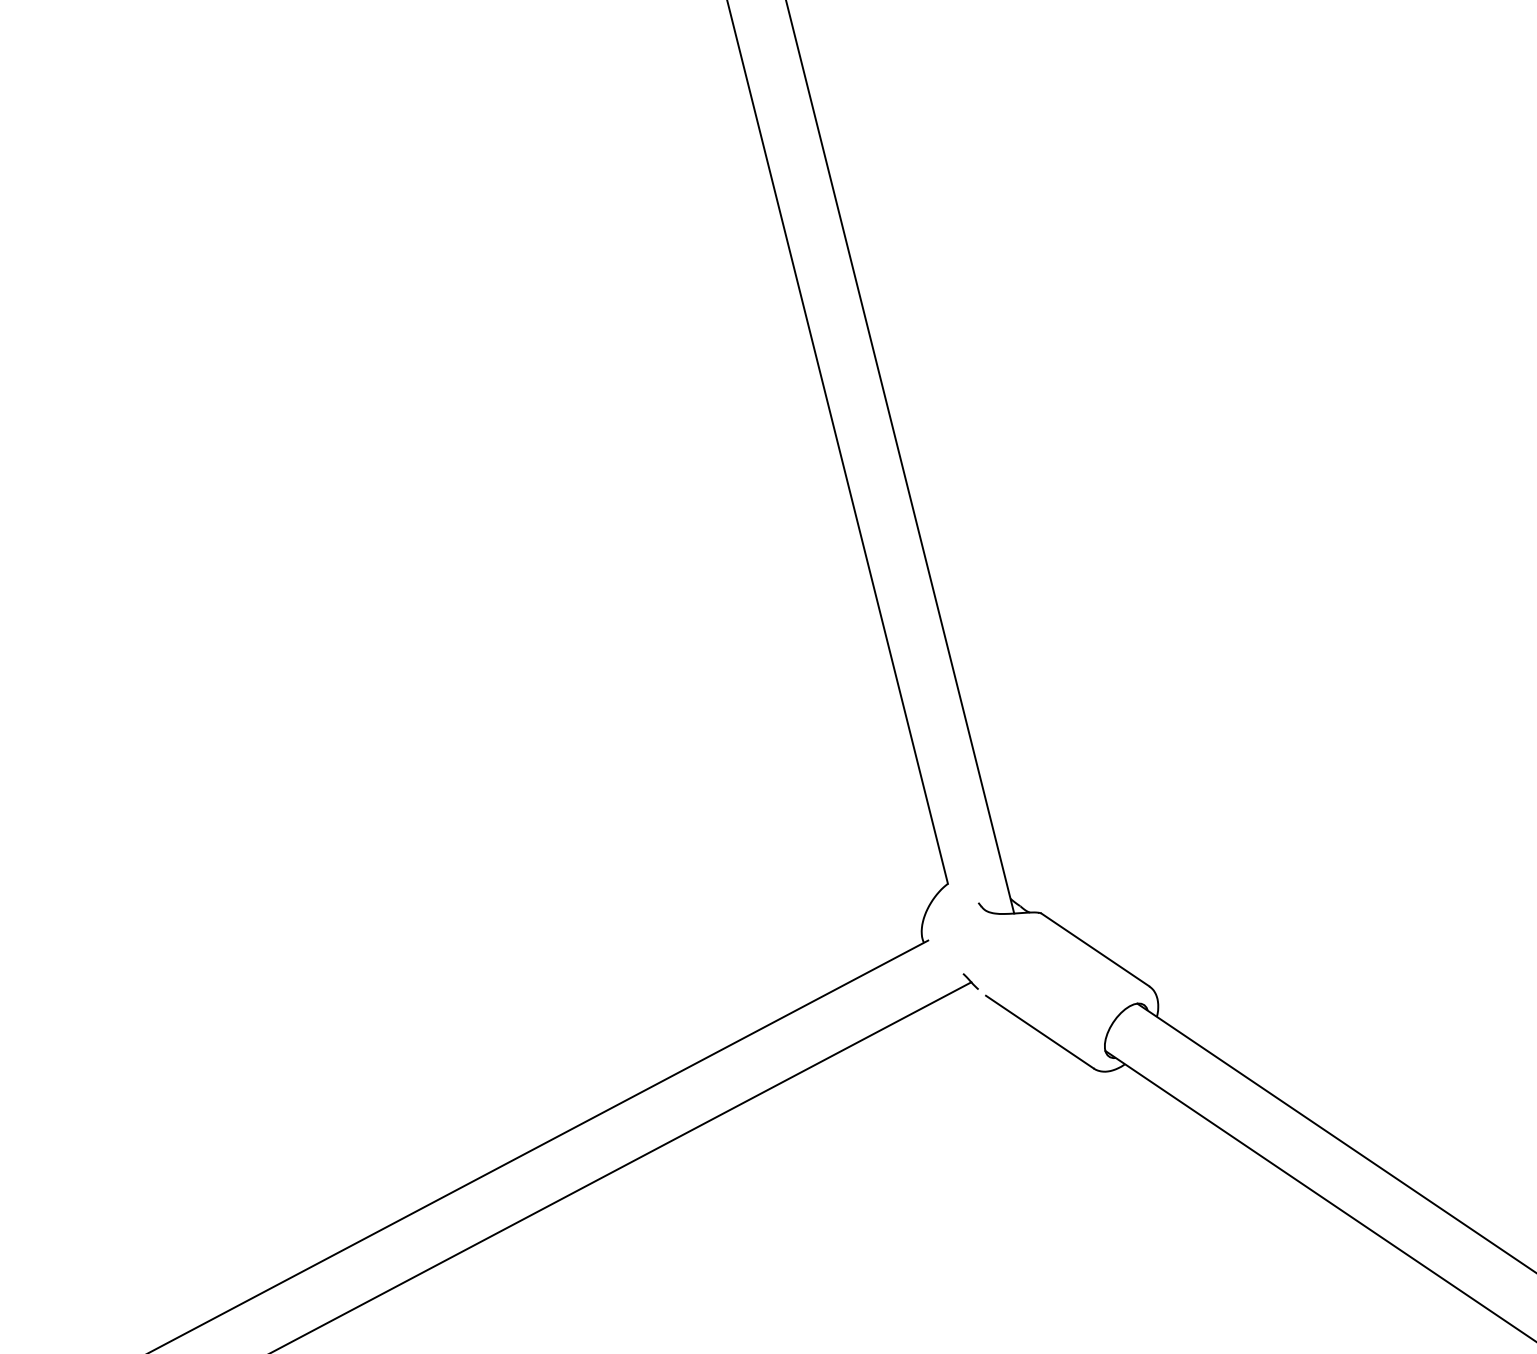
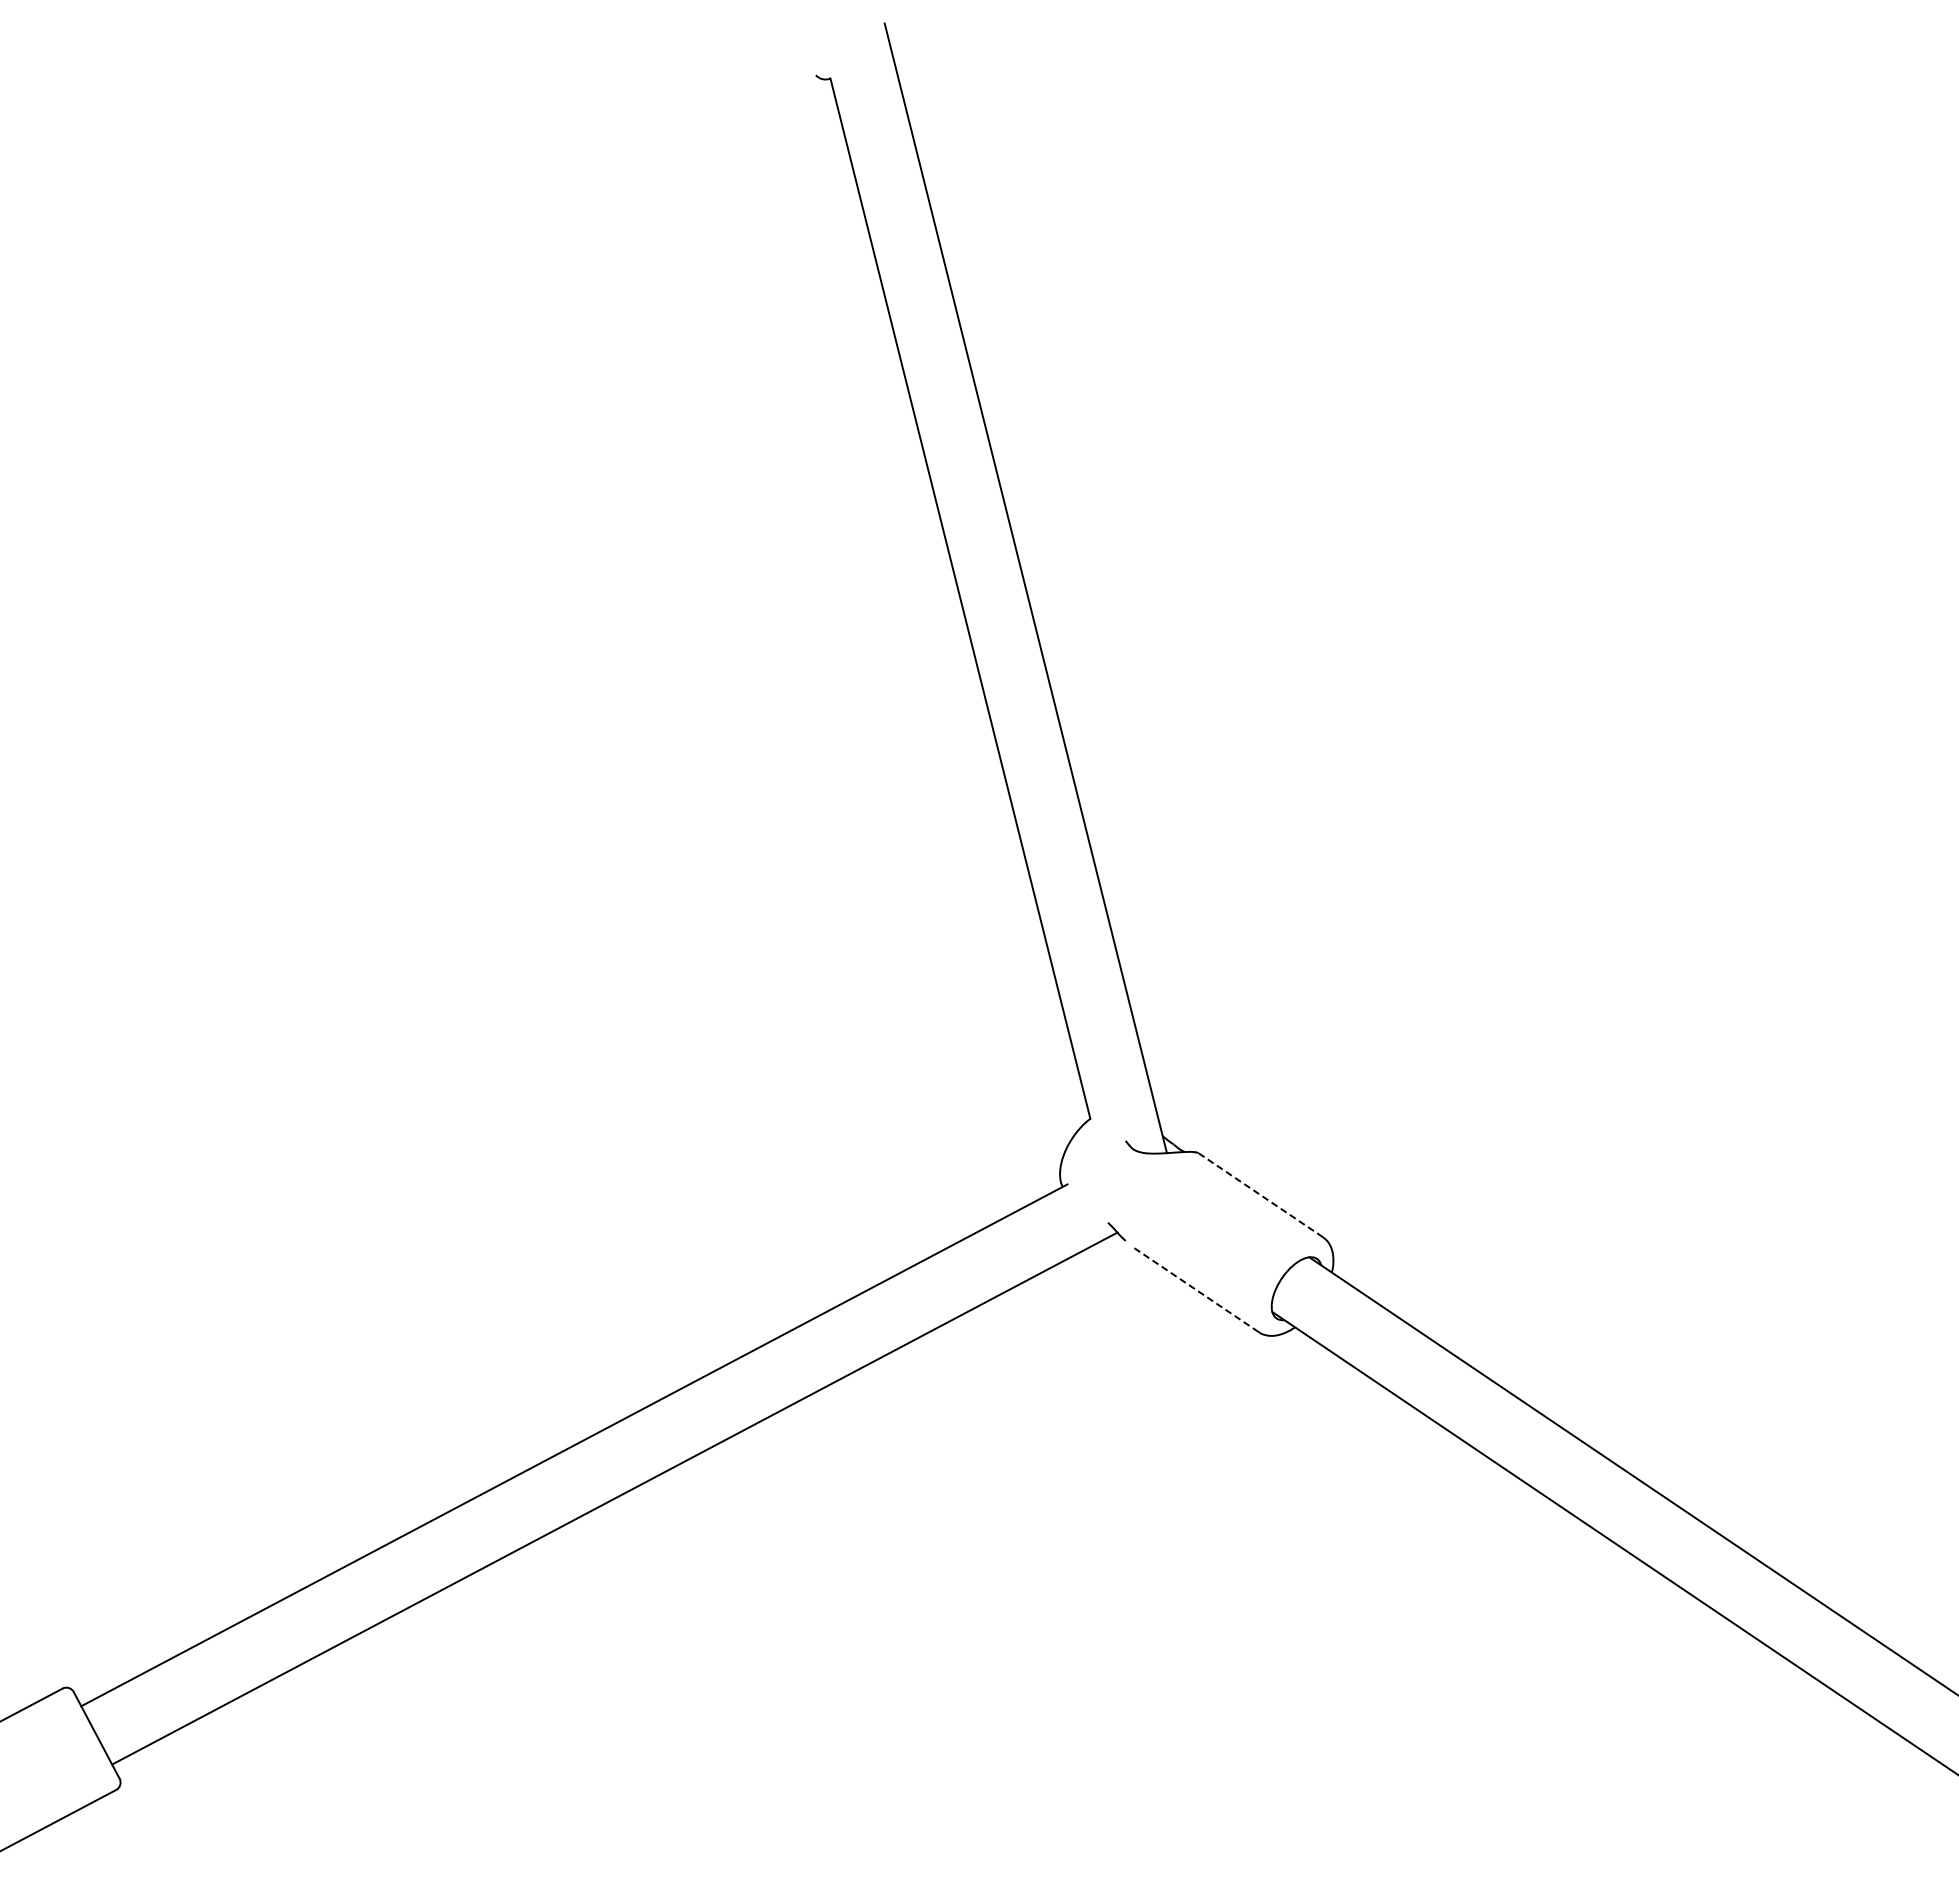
line: (1095, 949) -> (1260, 1194), solid -> dashed
line: (1040, 1032) -> (1197, 1290), solid -> dashed

